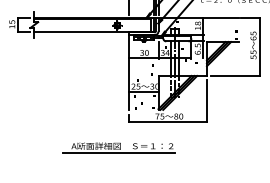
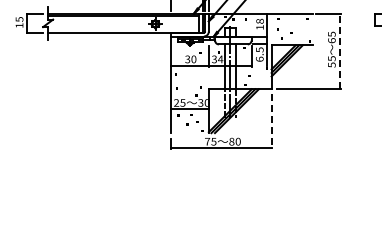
line: (259, 46) -> (339, 51), solid -> dashed
line: (206, 101) -> (271, 122), solid -> dashed
part: (118, 148) -> (157, 182), removed

